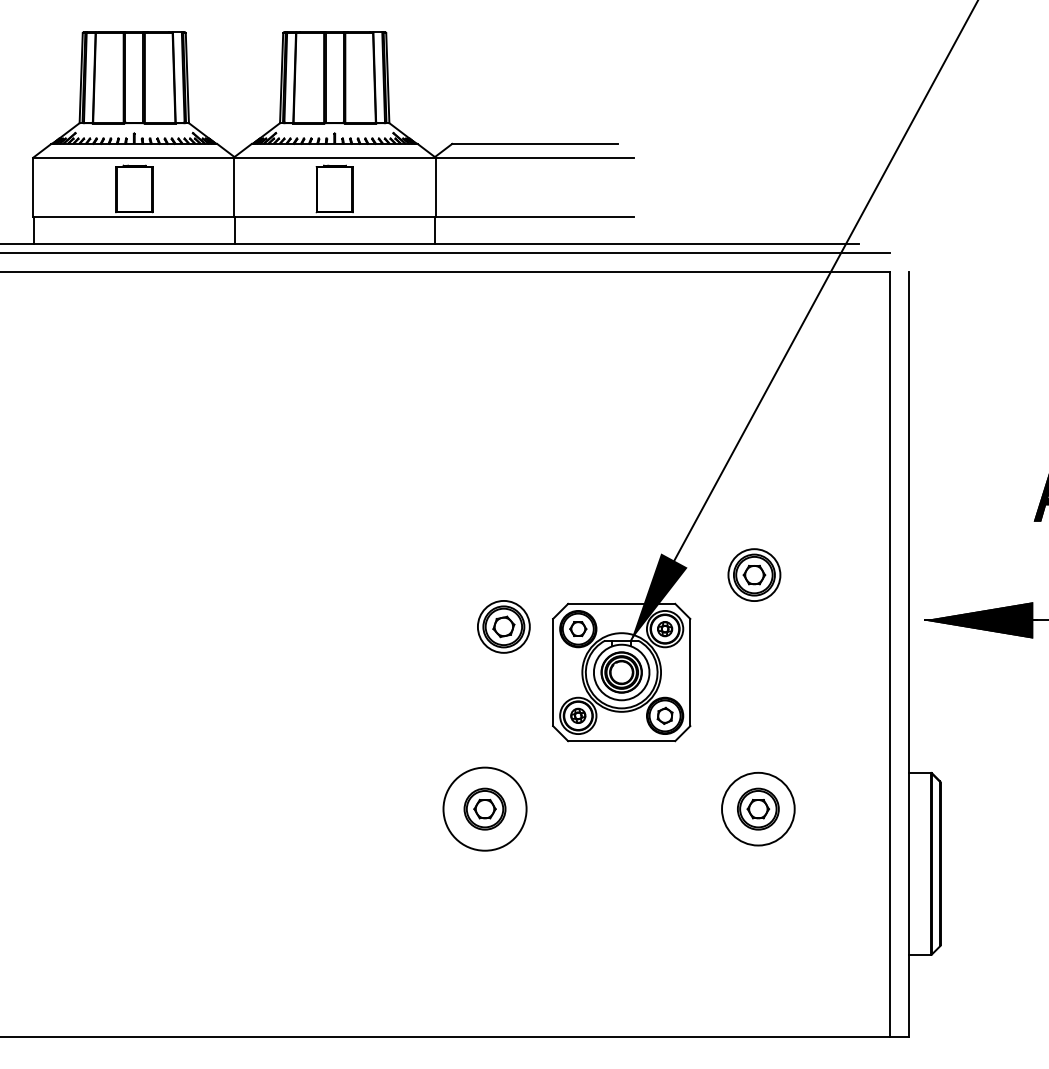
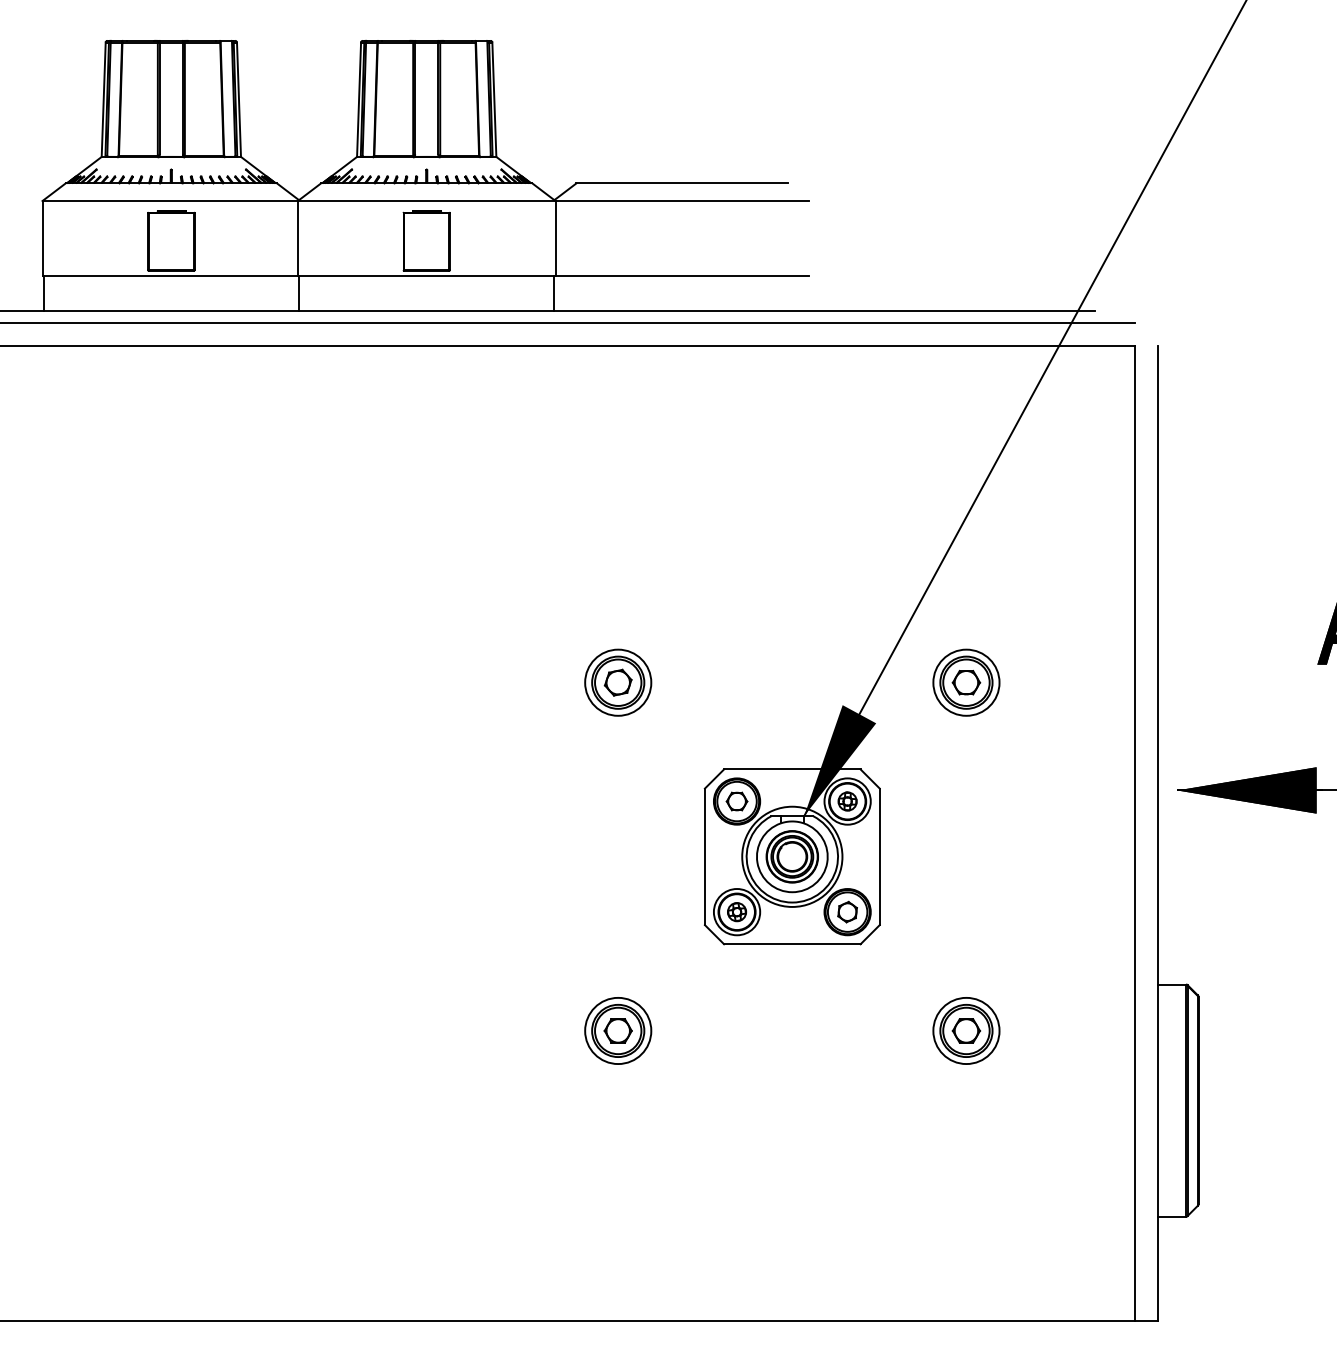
part: (754, 574) -> (966, 682), moved
part: (504, 626) -> (618, 682), moved
circle: (485, 808) -> (618, 1030), size x0.62
circle: (758, 808) -> (966, 1030), size x0.71

